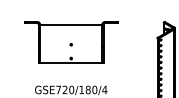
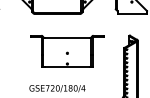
part: (71, 42) -> (67, 51), moved

